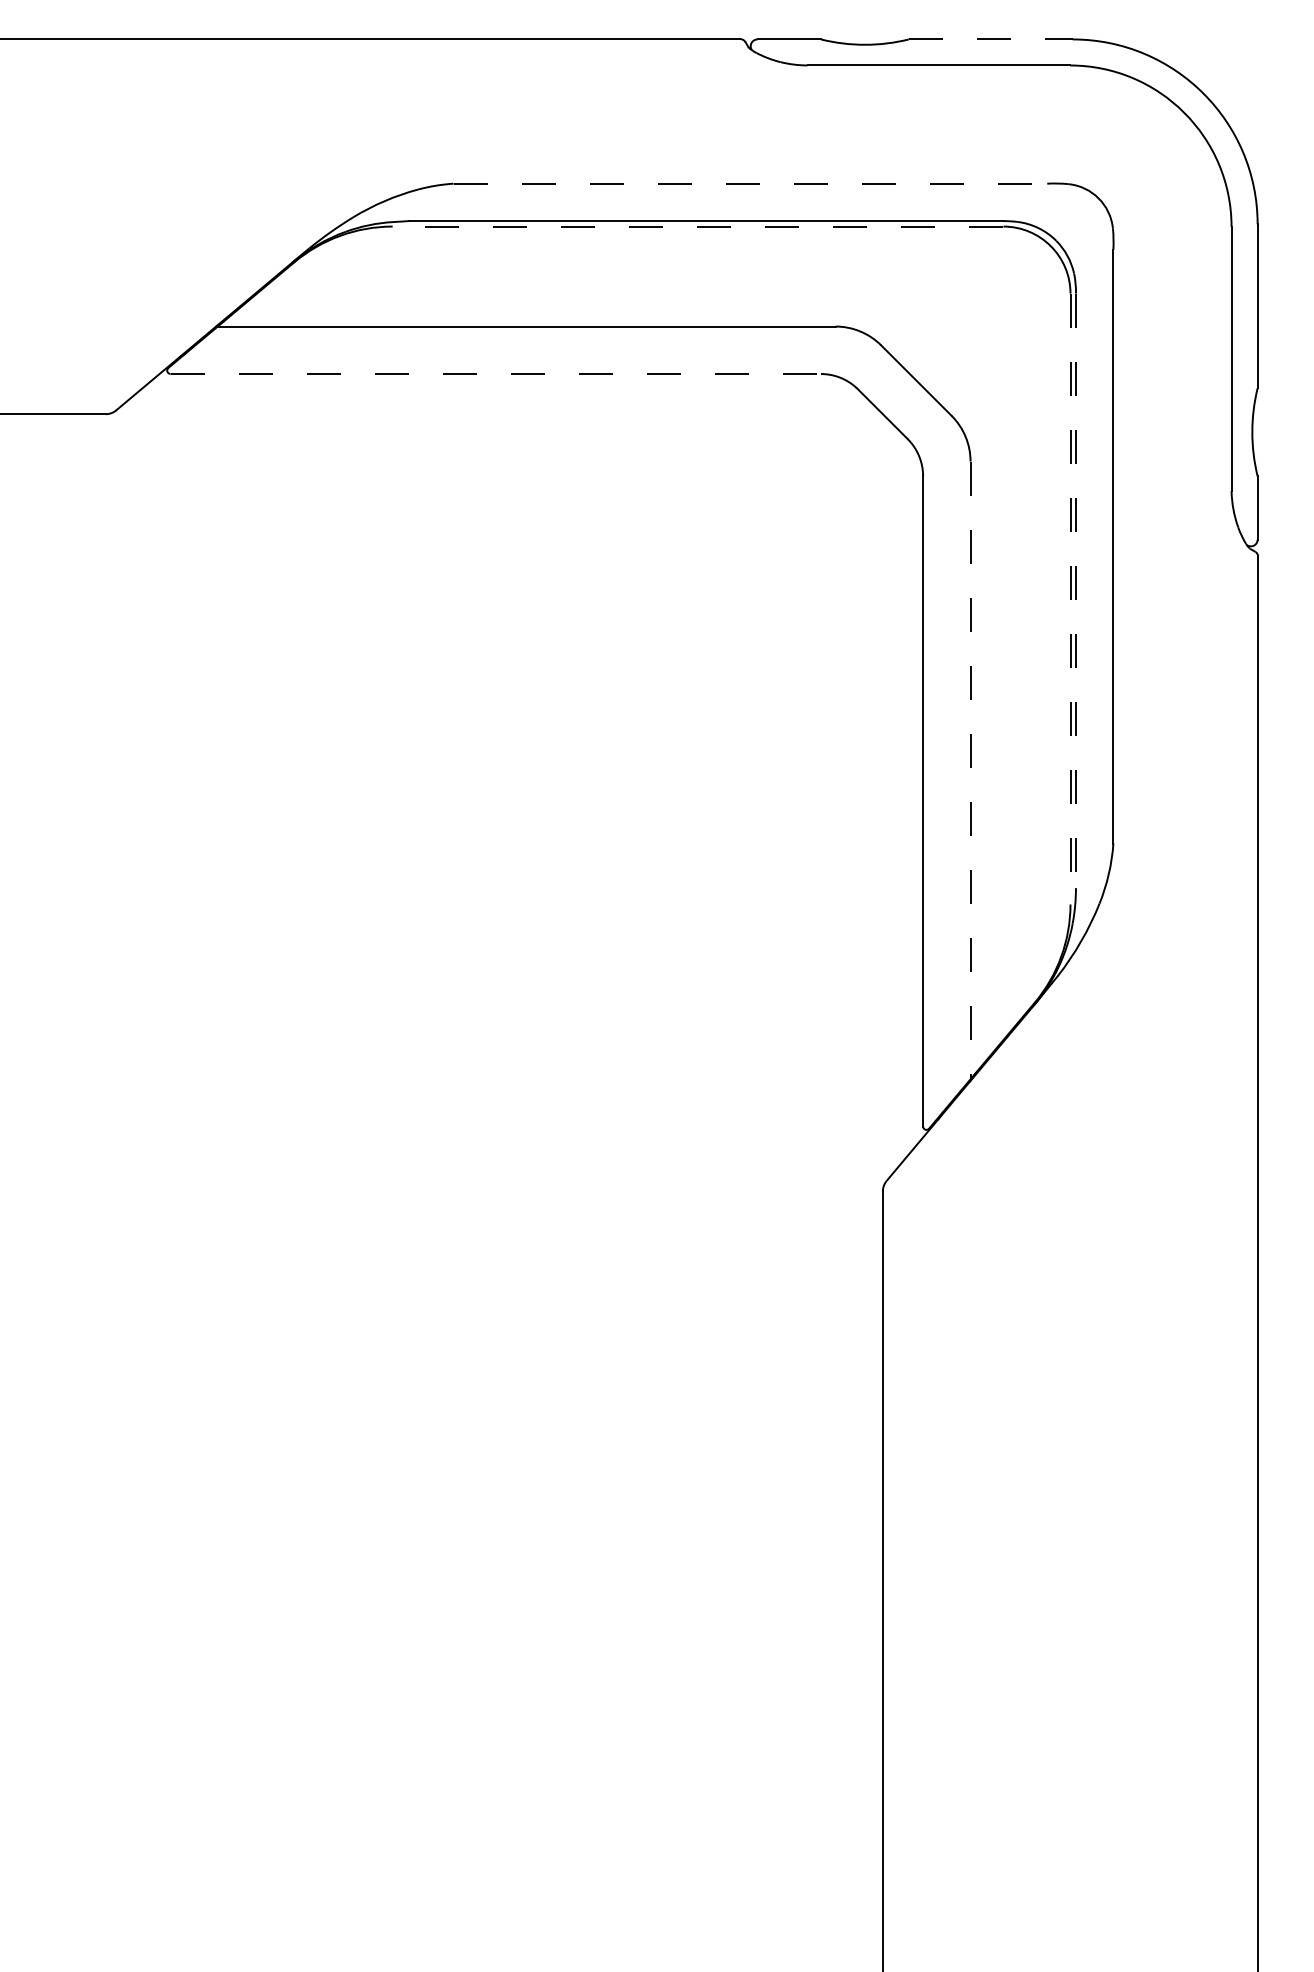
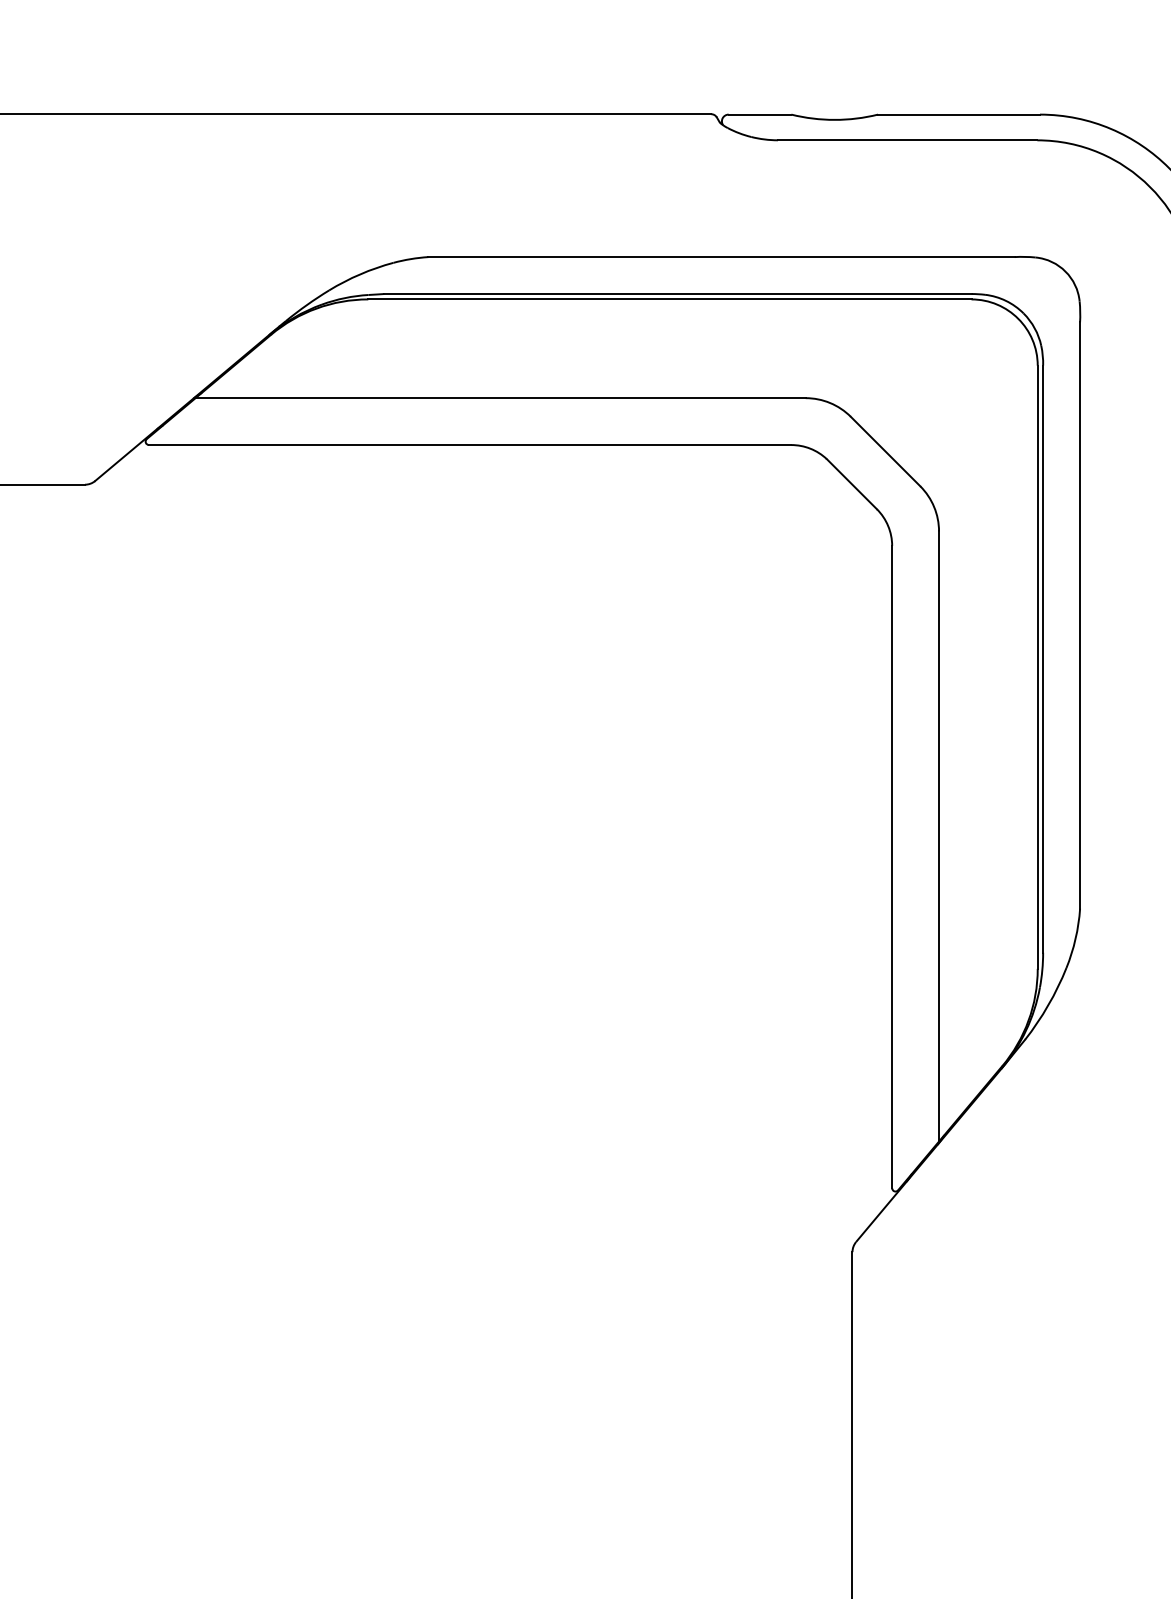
line: (990, 39) -> (958, 114), dashed -> solid
line: (750, 183) -> (721, 256), dashed -> solid
line: (697, 226) -> (669, 299), dashed -> solid
line: (496, 374) -> (470, 445), dashed -> solid
line: (1076, 591) -> (1043, 659), dashed -> solid
line: (1070, 599) -> (1037, 667), dashed -> solid
line: (970, 770) -> (938, 836), dashed -> solid

